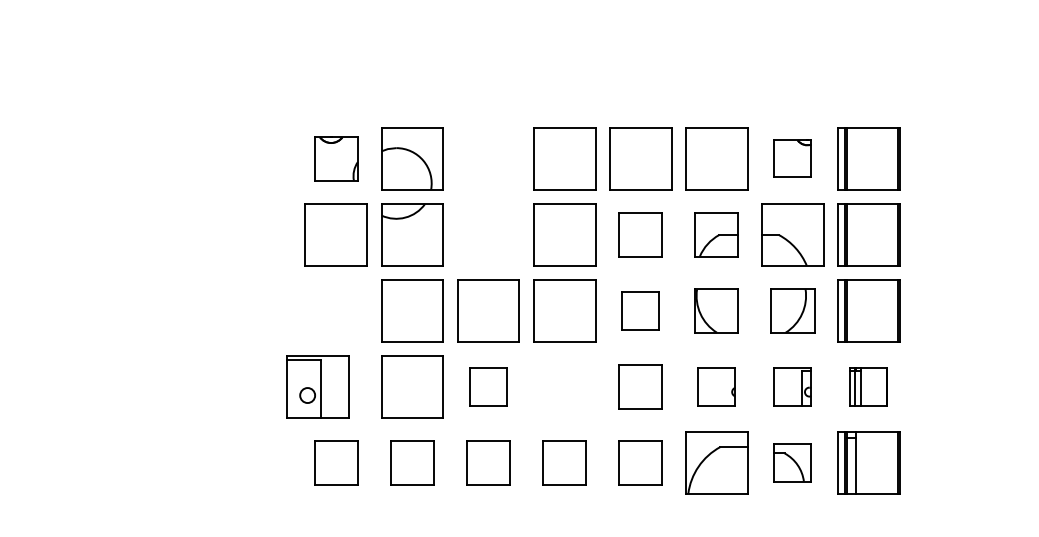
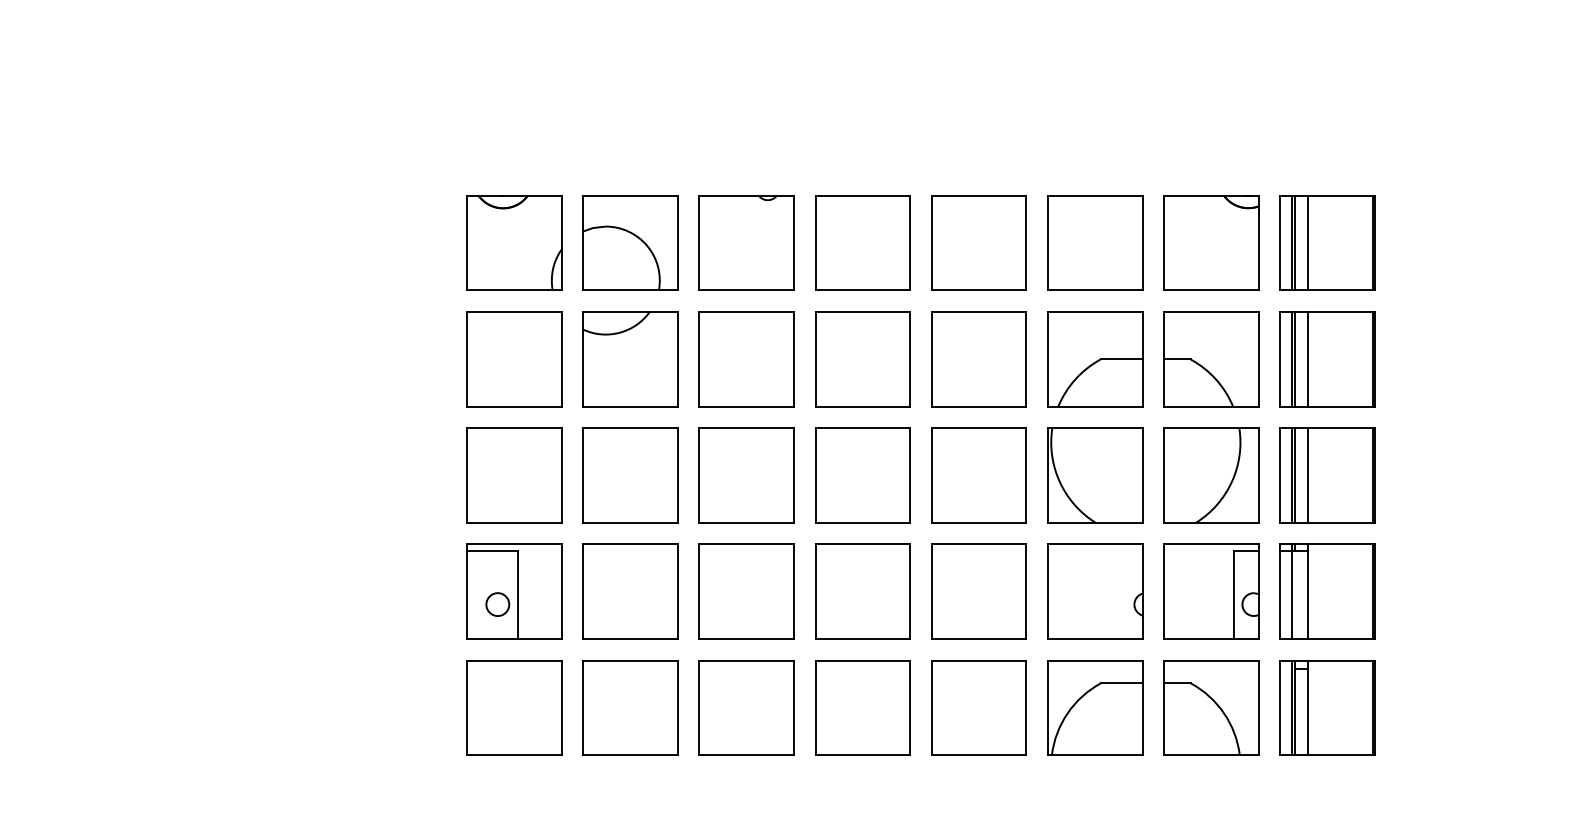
part: (335, 158) -> (512, 242), size x1.43
part: (488, 158) -> (746, 242), added
part: (792, 158) -> (1211, 242), size x1.67
line: (855, 158) -> (1307, 242), added
part: (488, 234) -> (746, 358), added
part: (640, 234) -> (978, 358), size x1.43
part: (716, 234) -> (1095, 358), size x1.43
line: (855, 234) -> (1307, 358), added
part: (335, 310) -> (512, 474), added
part: (640, 310) -> (978, 474), size x1.67
part: (716, 310) -> (1095, 474), size x1.43
part: (792, 310) -> (1211, 474), size x1.43
line: (855, 310) -> (1307, 474), added
part: (317, 386) -> (512, 590), moved
part: (488, 386) -> (746, 590), size x1.67
part: (564, 386) -> (862, 590), added
part: (640, 386) -> (978, 590), size x1.43
part: (716, 386) -> (1095, 590), size x1.67
part: (792, 386) -> (1211, 590), size x1.67
part: (868, 386) -> (1327, 590), size x1.67
part: (335, 462) -> (512, 706), size x1.43
part: (412, 462) -> (630, 706), size x1.43
part: (488, 462) -> (746, 706), size x1.43
part: (564, 462) -> (862, 706), size x1.43
part: (640, 462) -> (978, 706), size x1.43
part: (792, 462) -> (1211, 706), size x1.67

